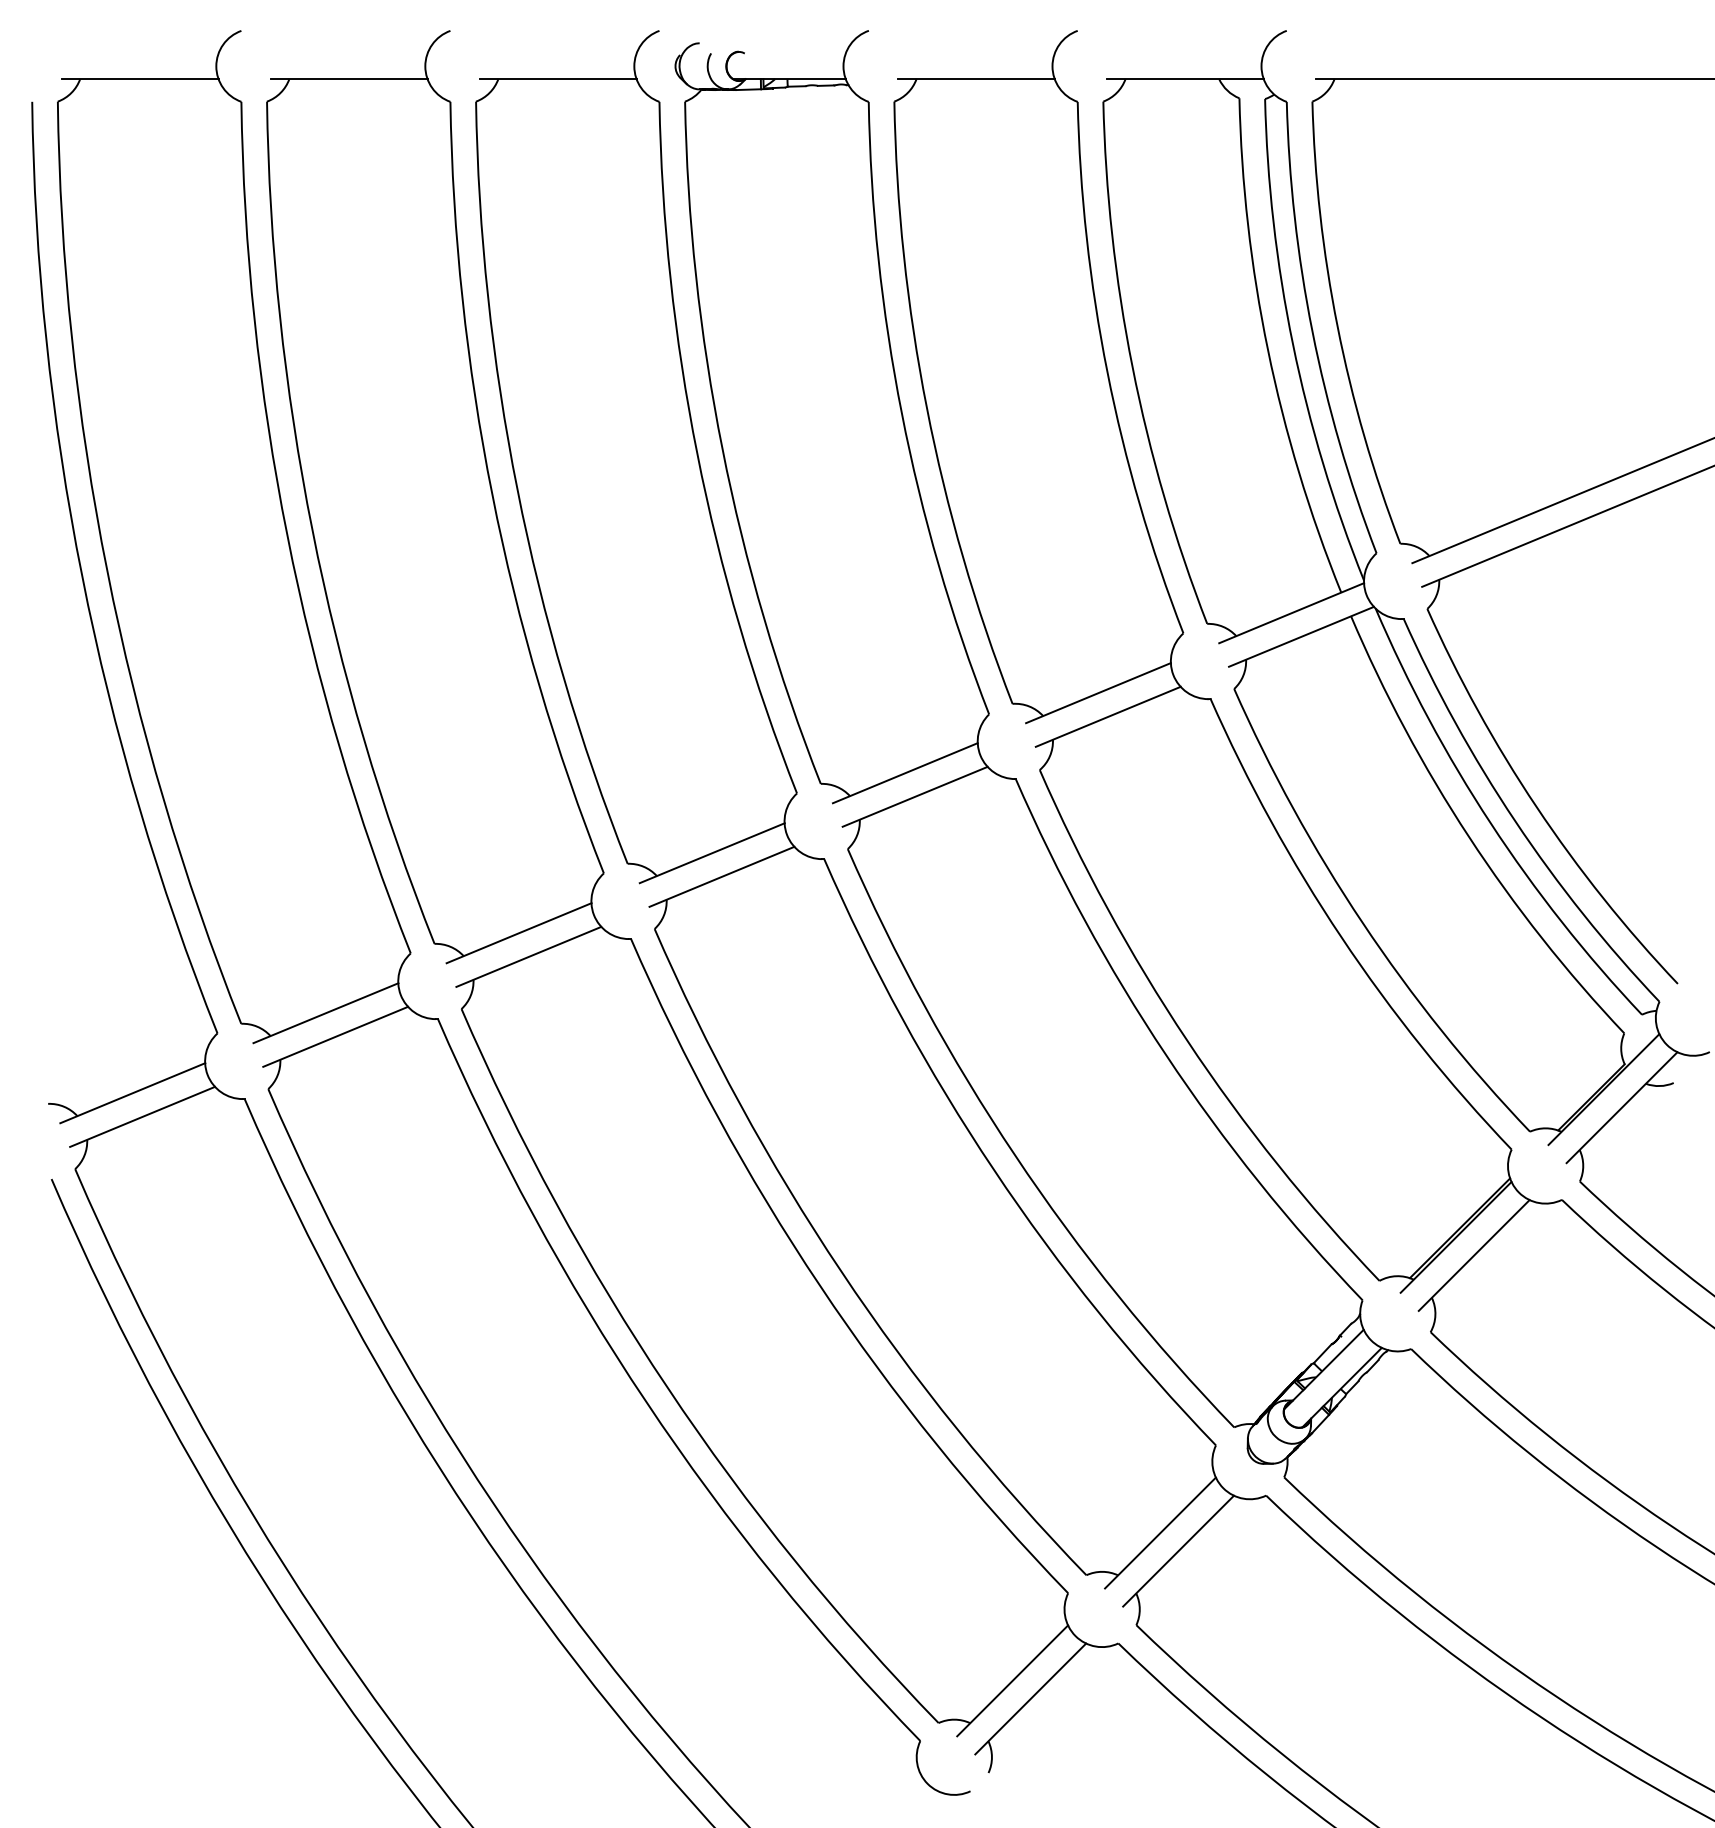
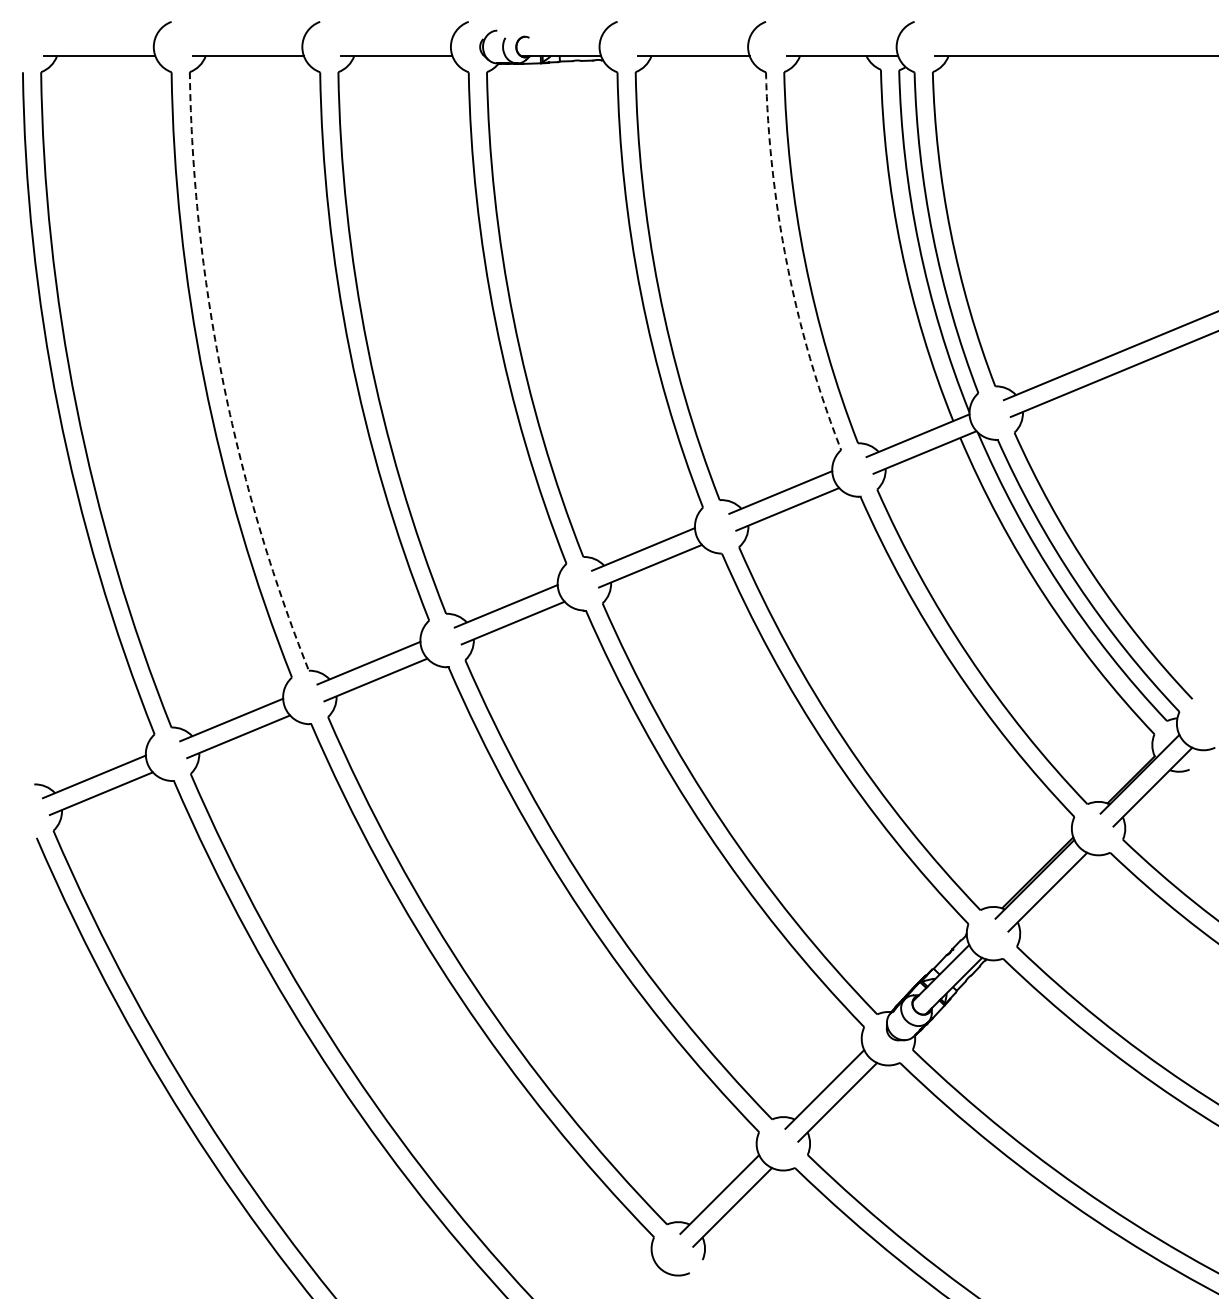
arc: (1107, 372) -> (787, 264), solid -> dashed
arc: (312, 529) -> (222, 376), solid -> dashed

